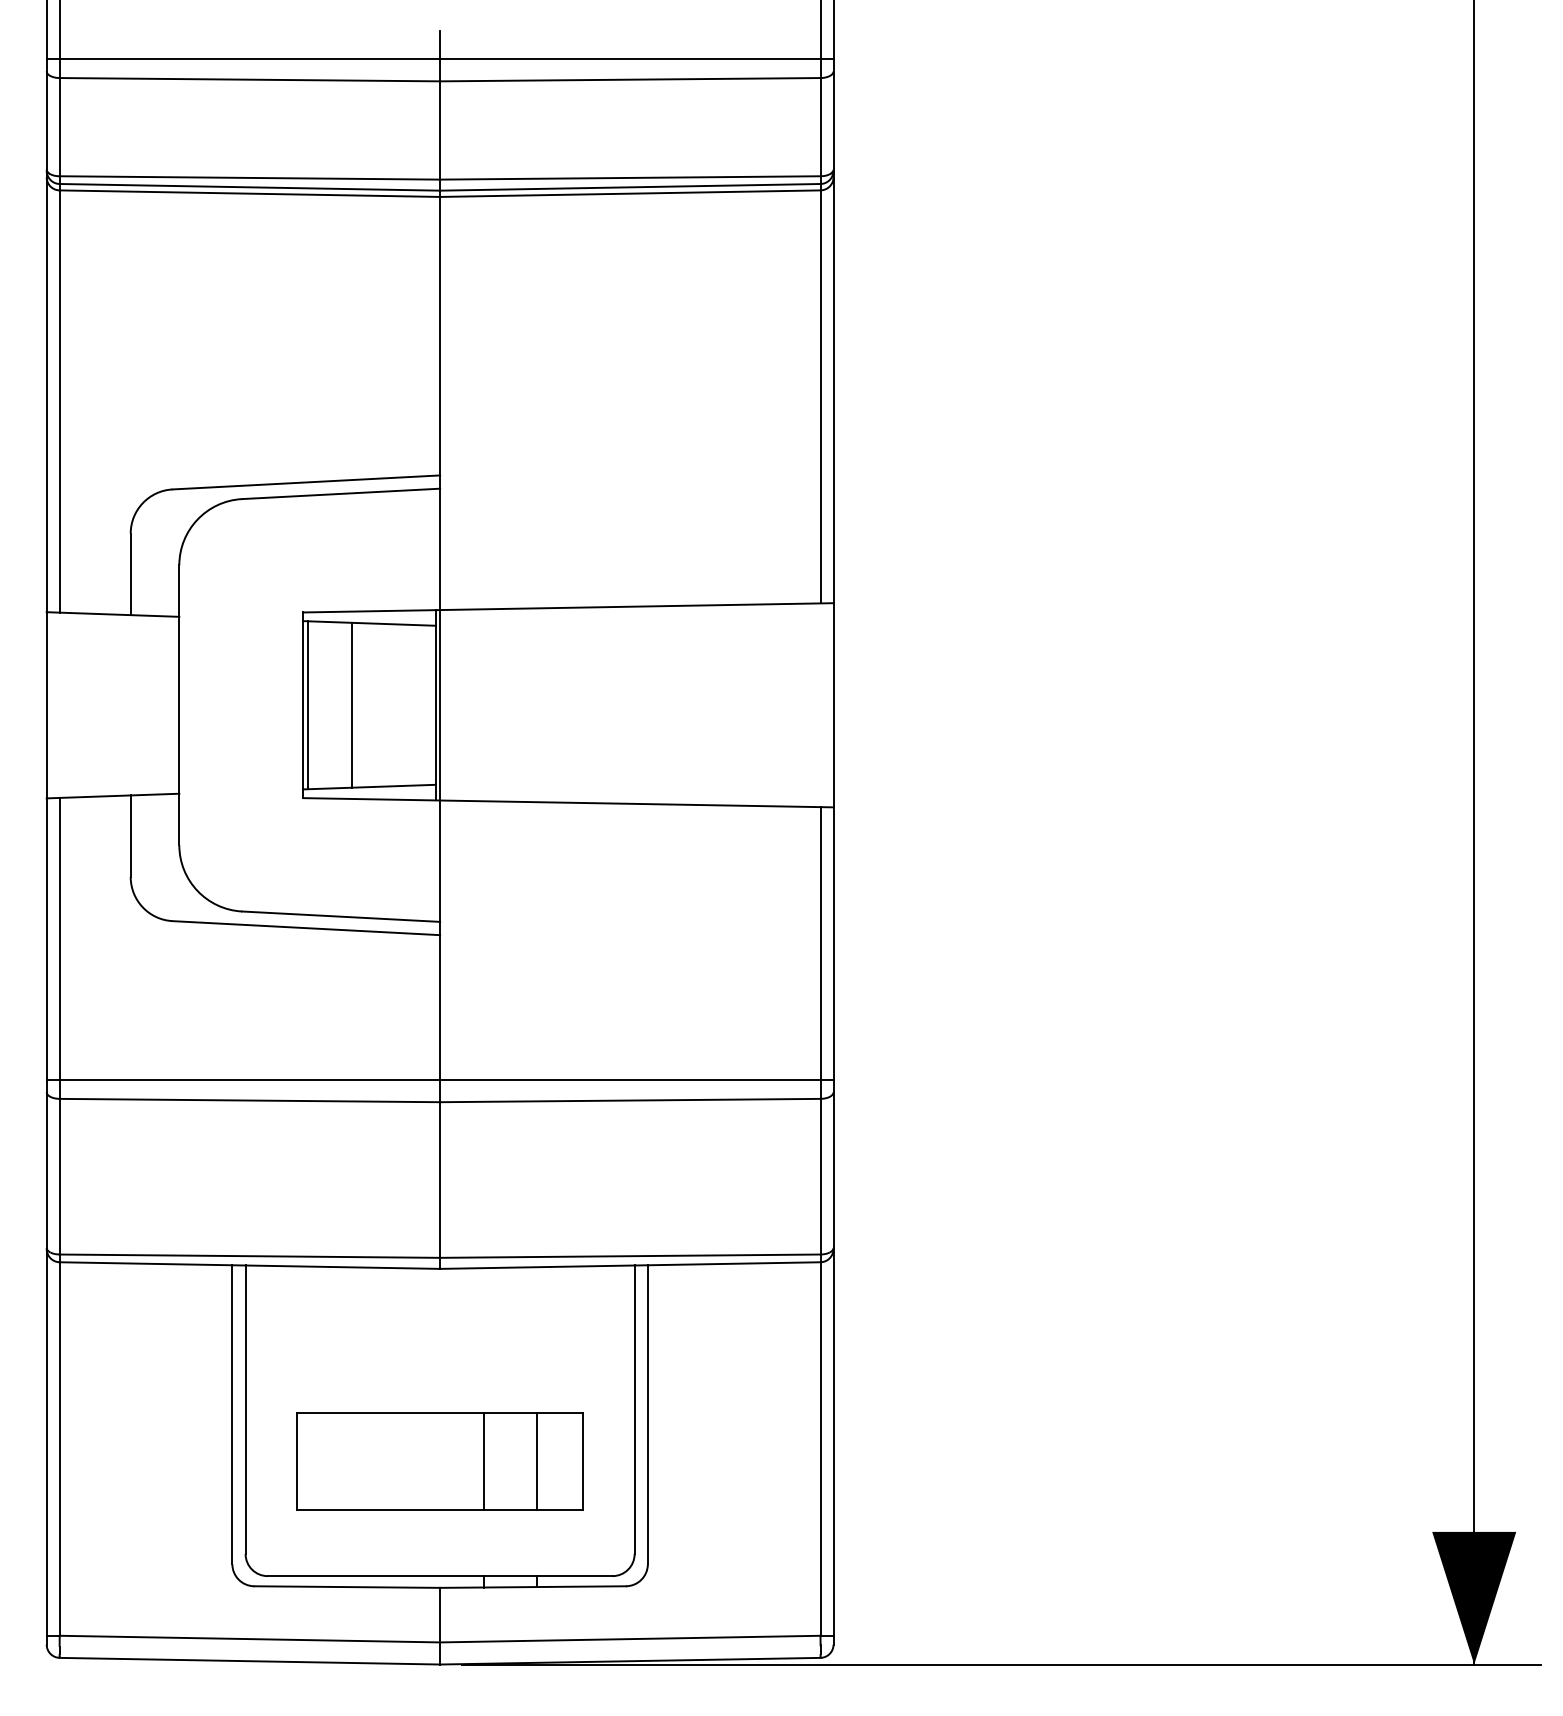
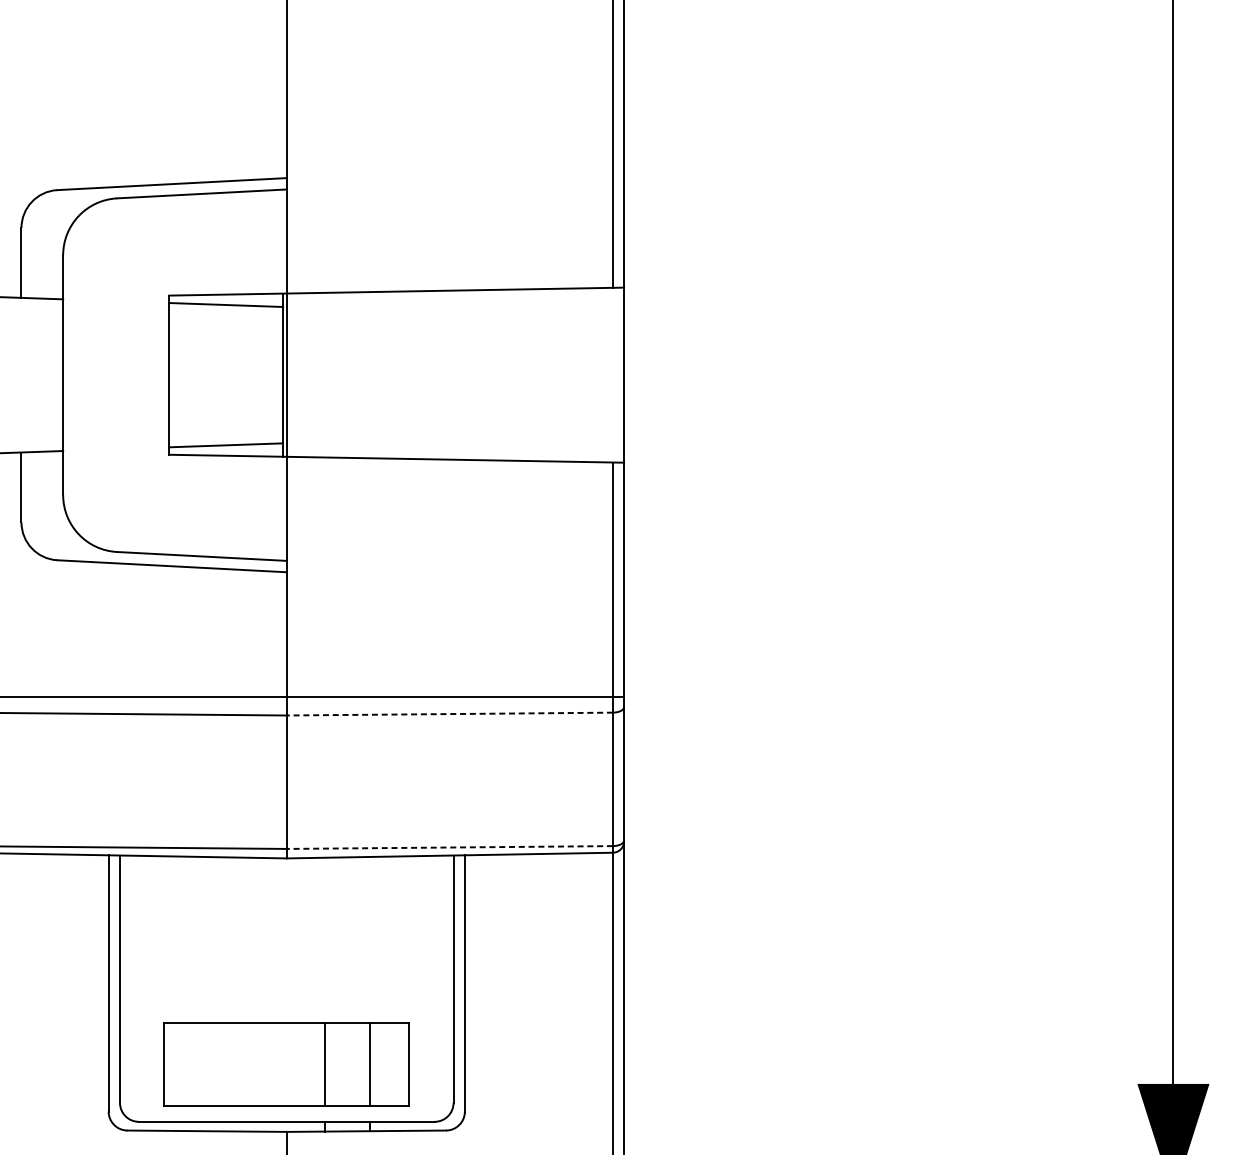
line: (351, 704) -> (210, 374), removed
line: (307, 705) -> (173, 375), removed
line: (629, 1100) -> (449, 714), solid -> dashed
line: (629, 1256) -> (449, 847), solid -> dashed
part: (439, 1461) -> (286, 1064), moved

